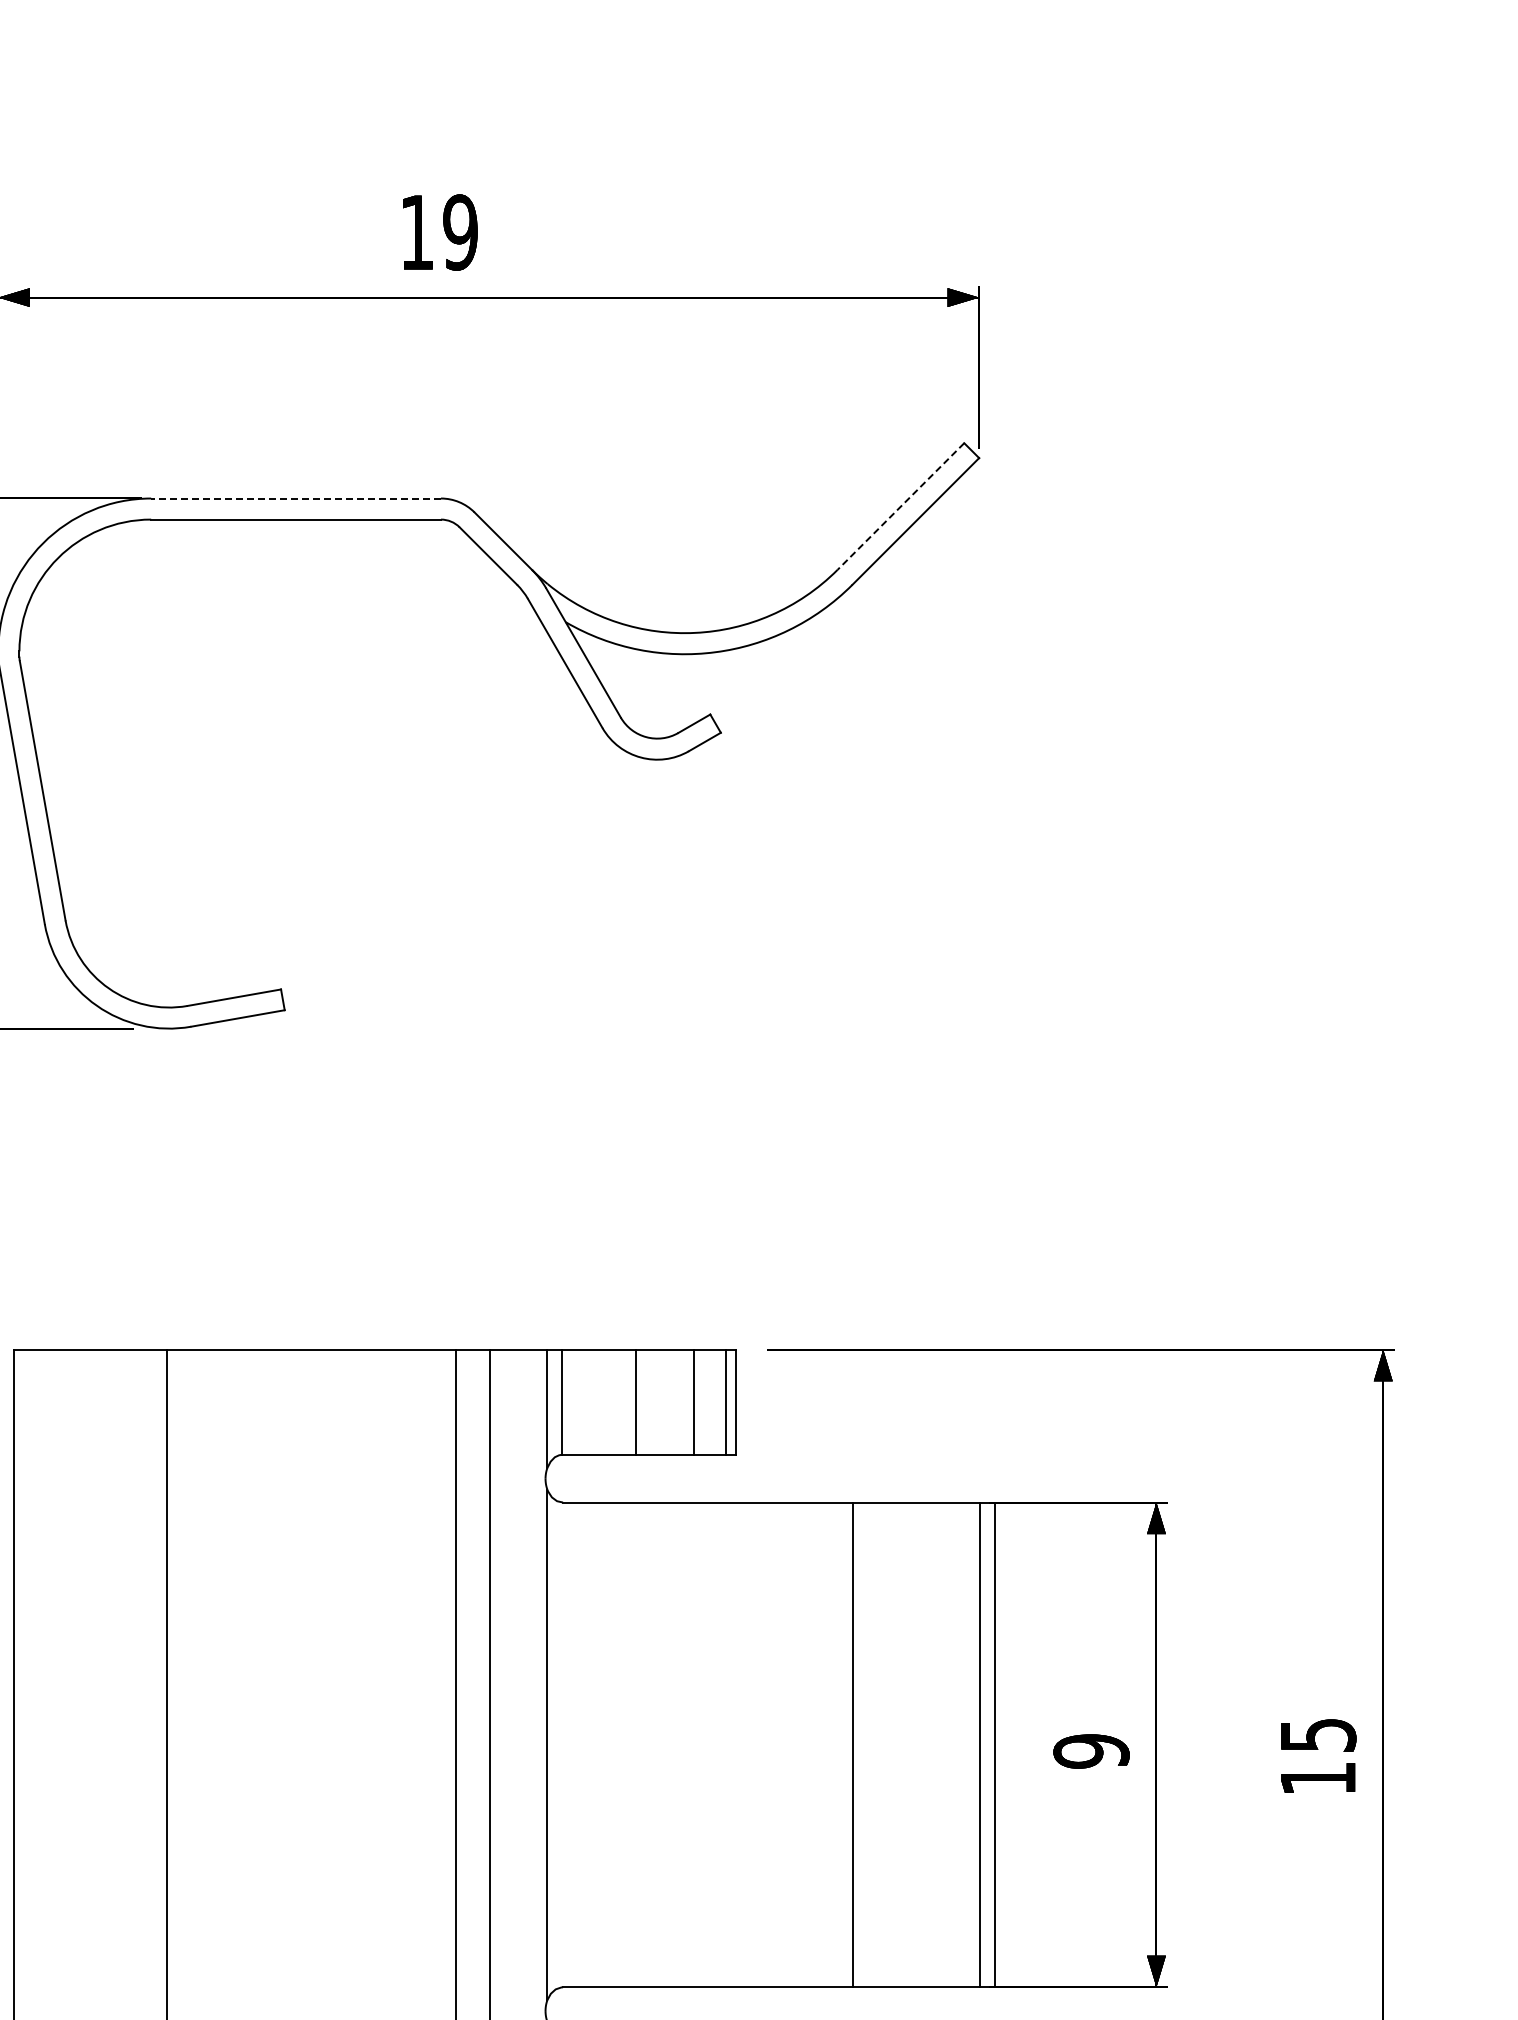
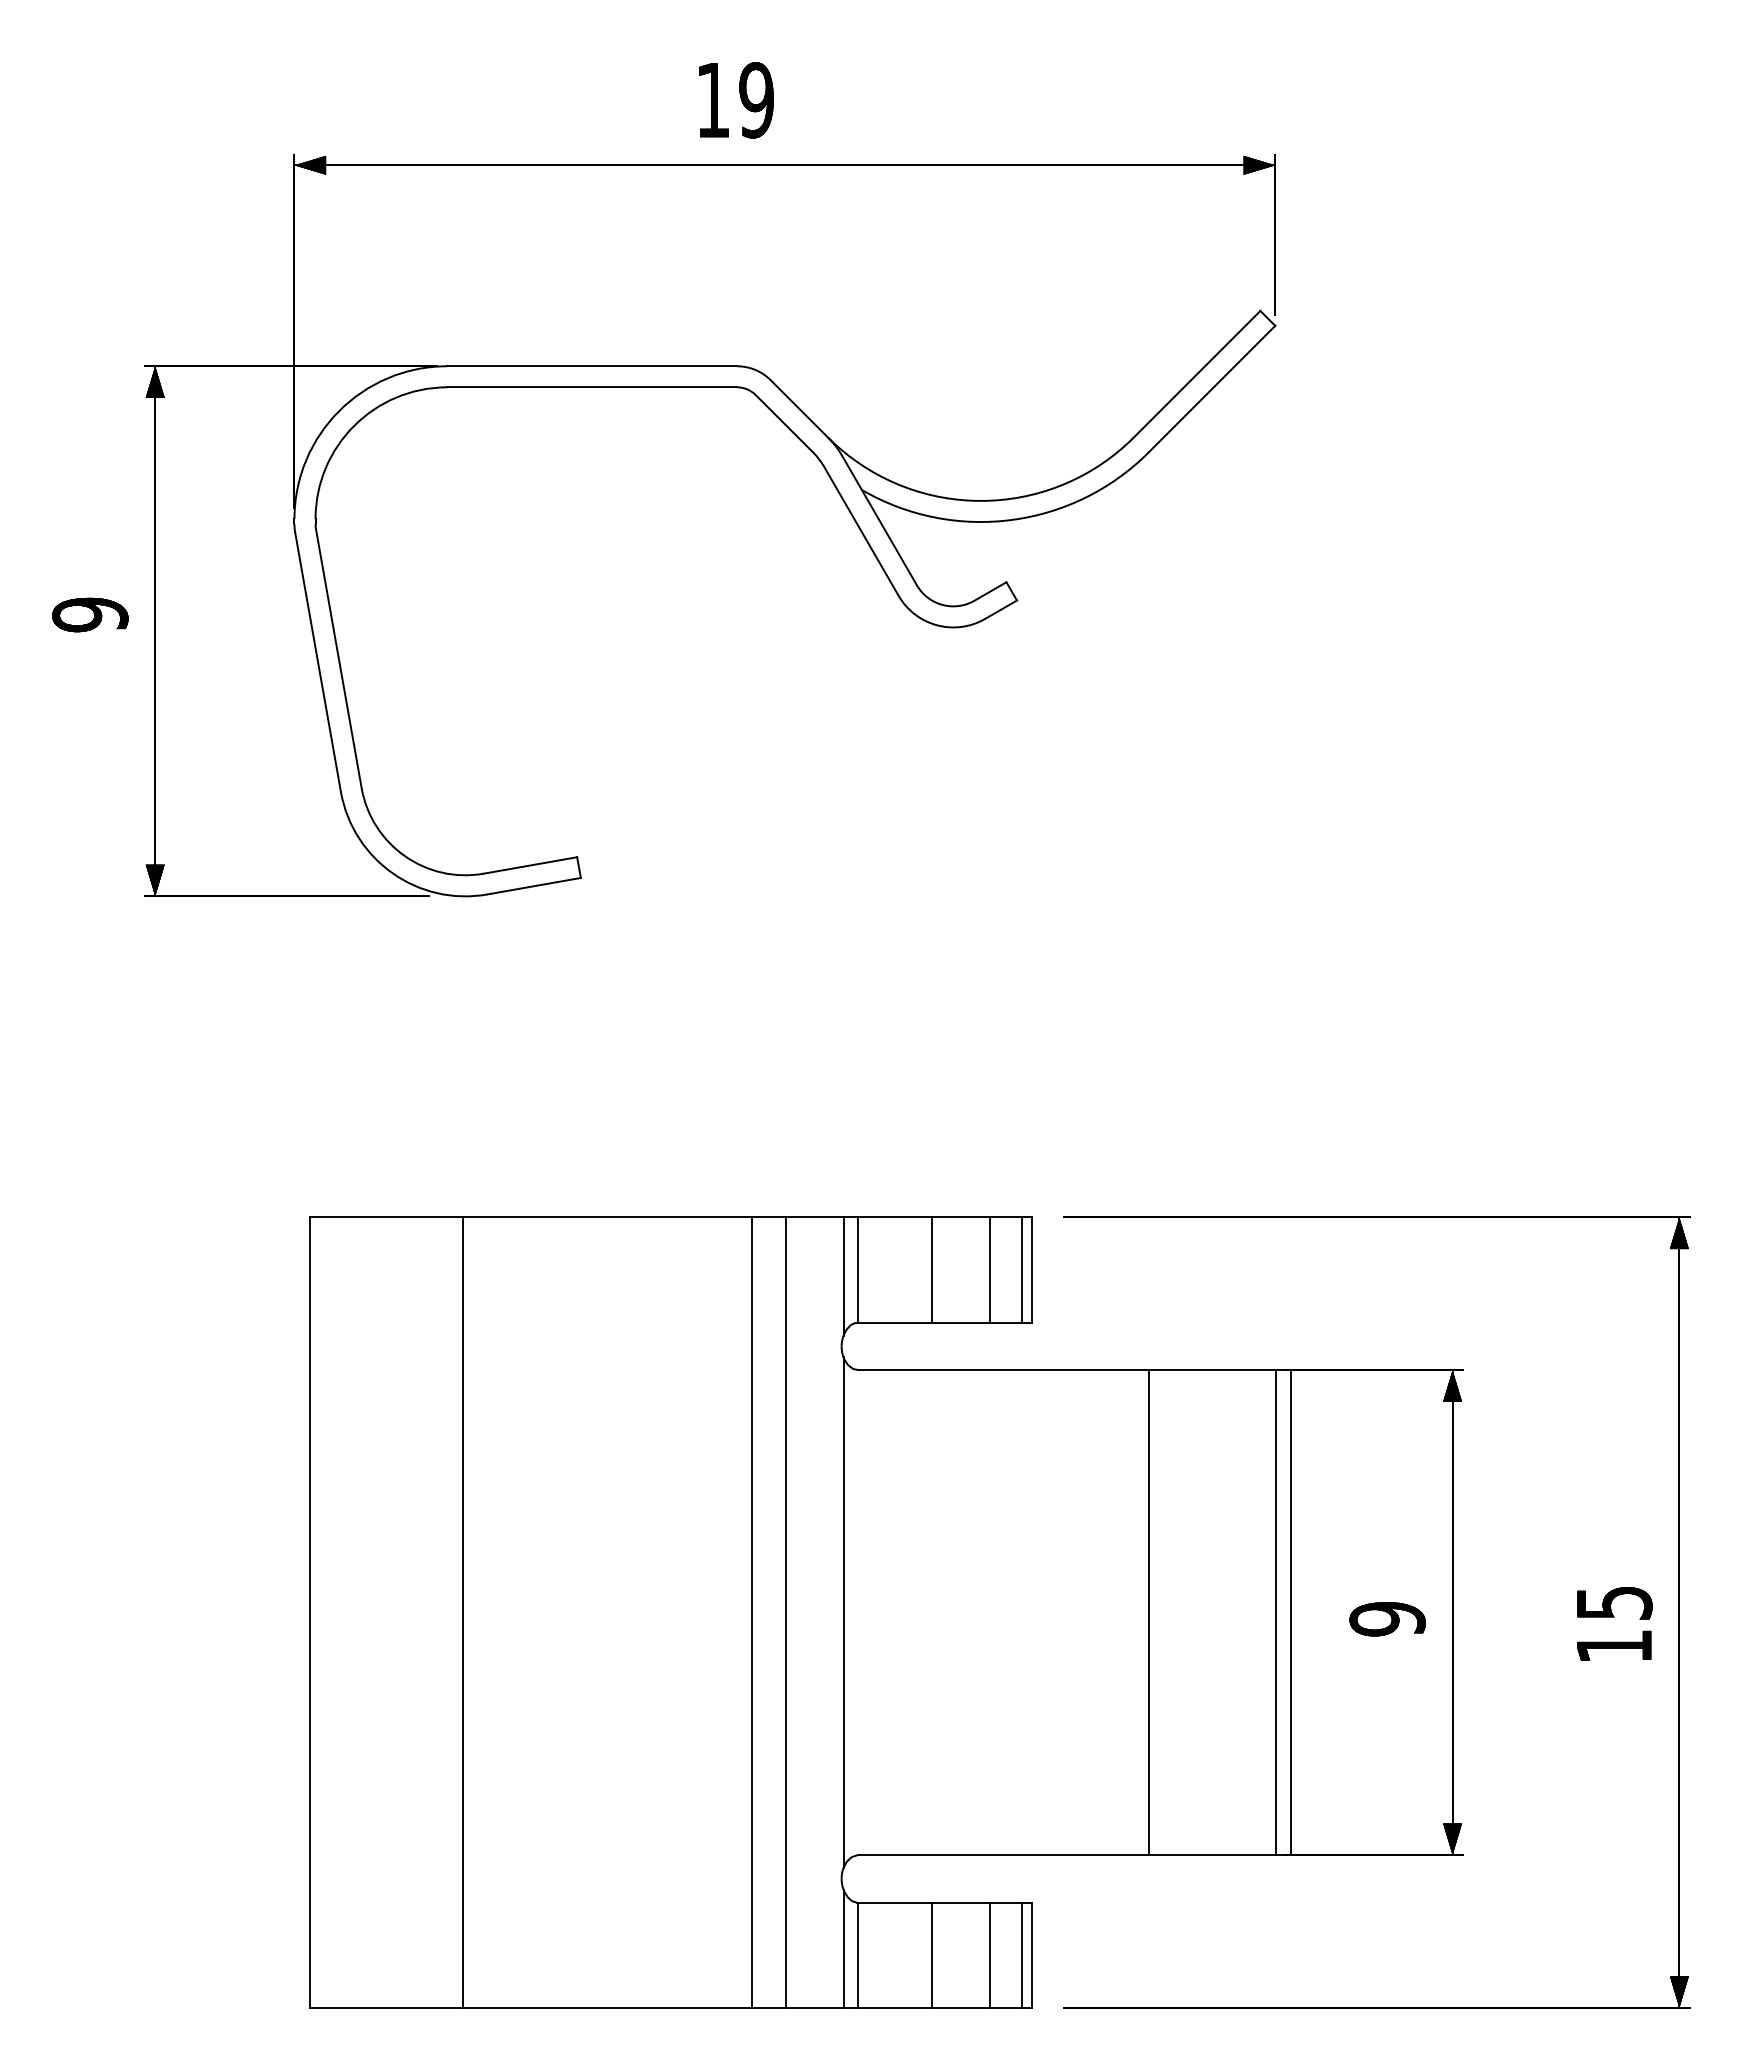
line: (296, 498) -> (592, 366), dashed -> solid
line: (901, 506) -> (1197, 374), dashed -> solid

